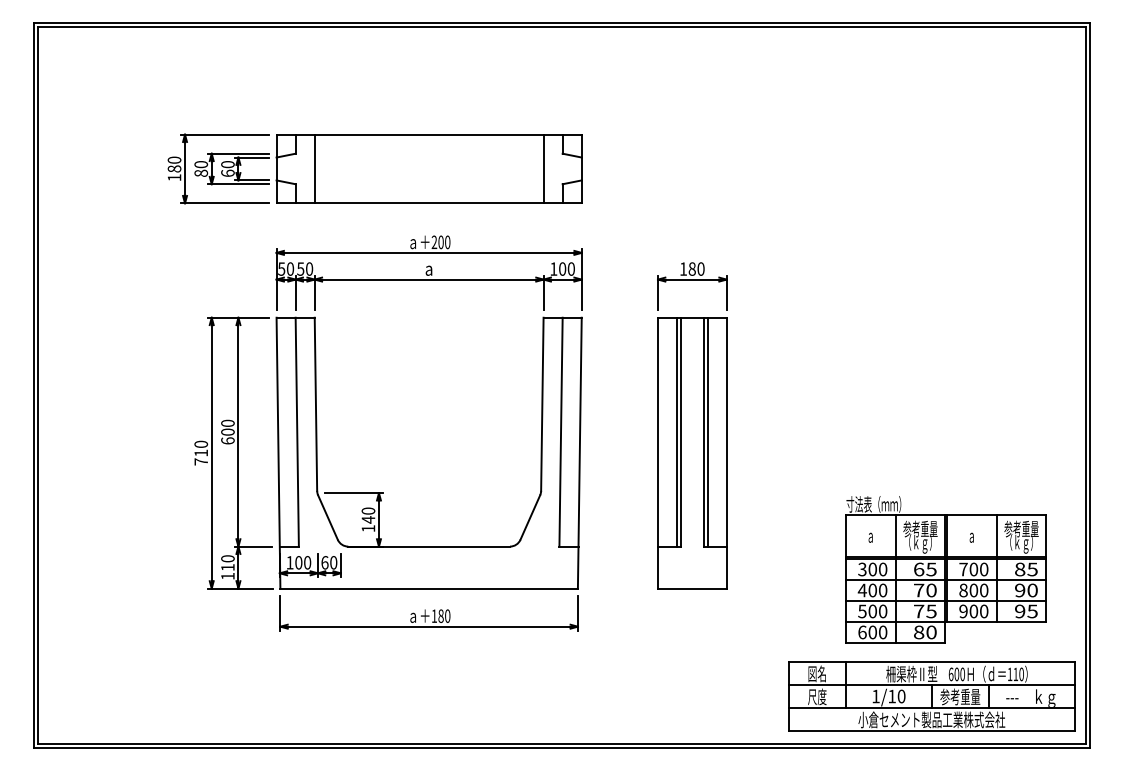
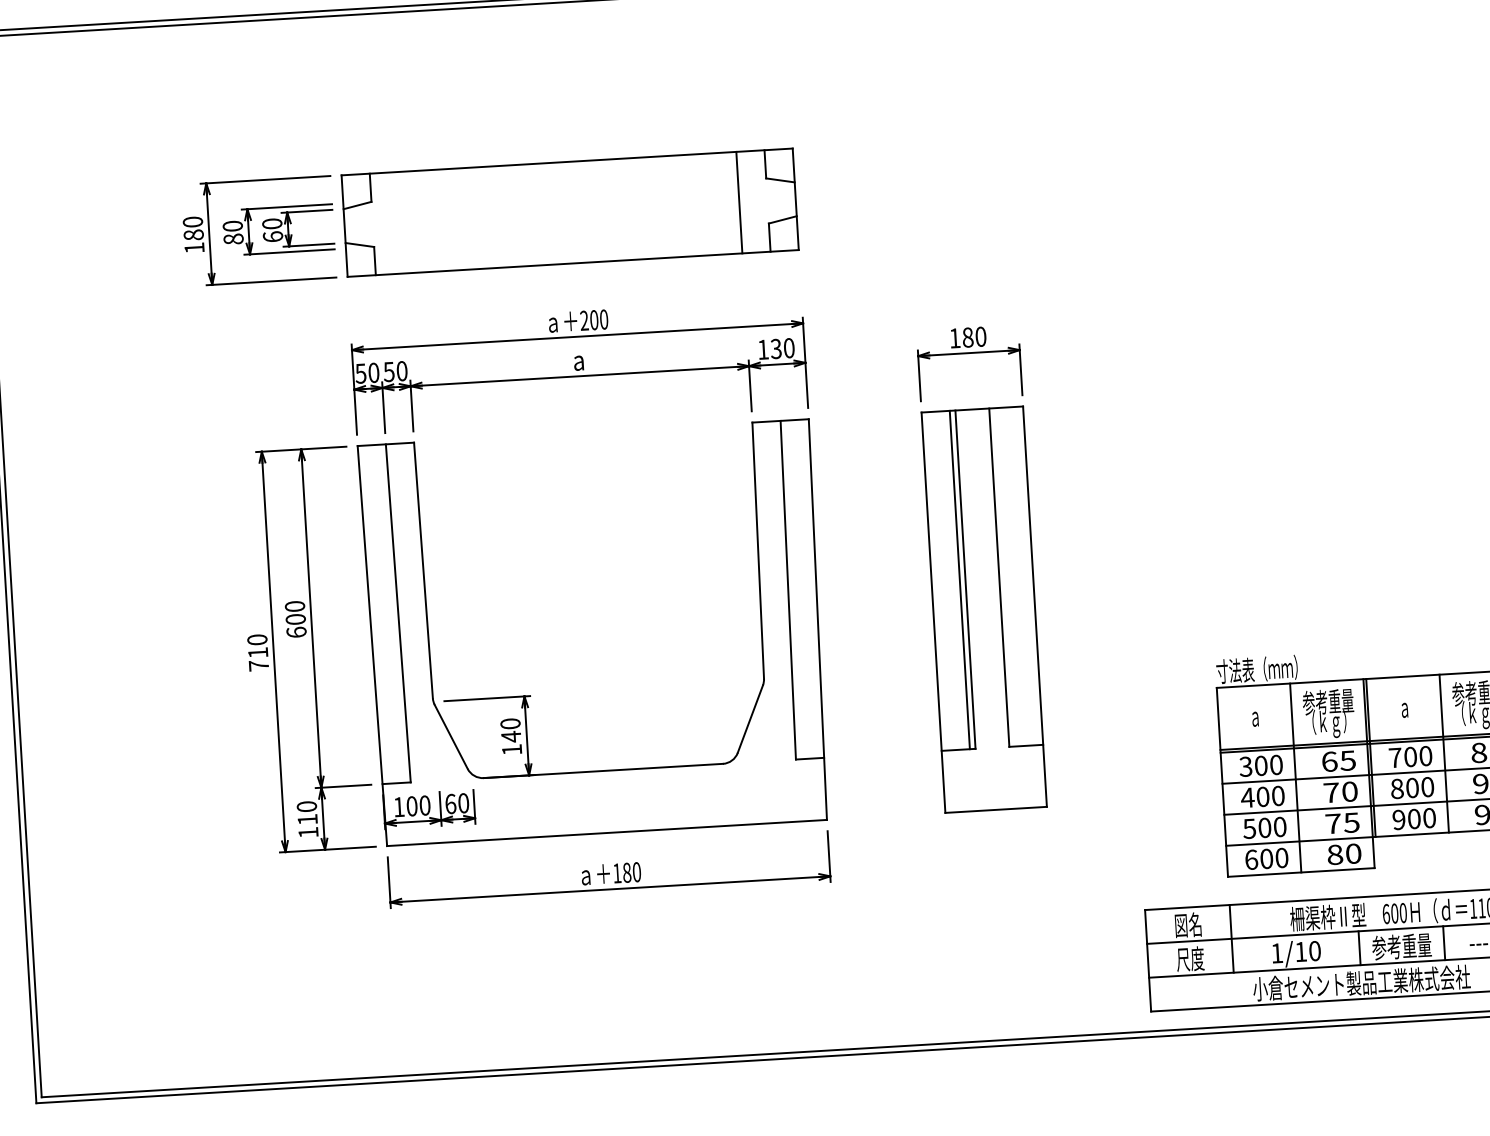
line: (314, 168) -> (400, 222), removed
text: (562, 268) -> (776, 348), 100 -> 130
line: (707, 431) -> (1004, 576), removed

